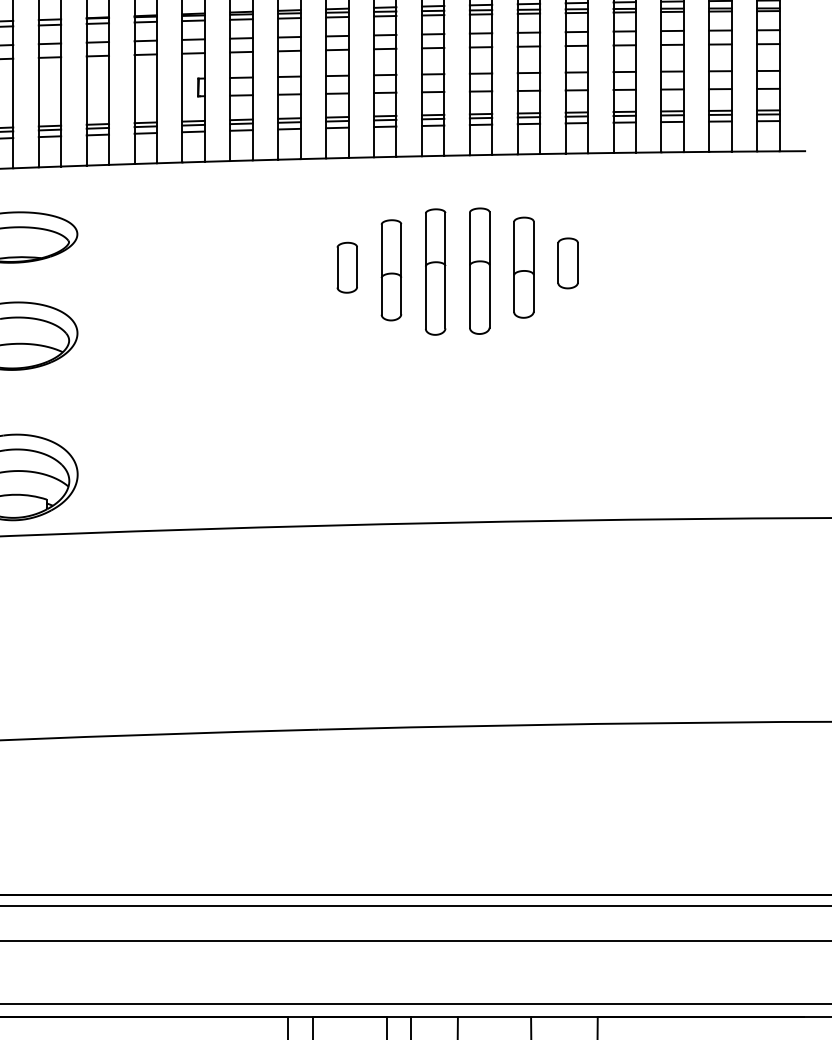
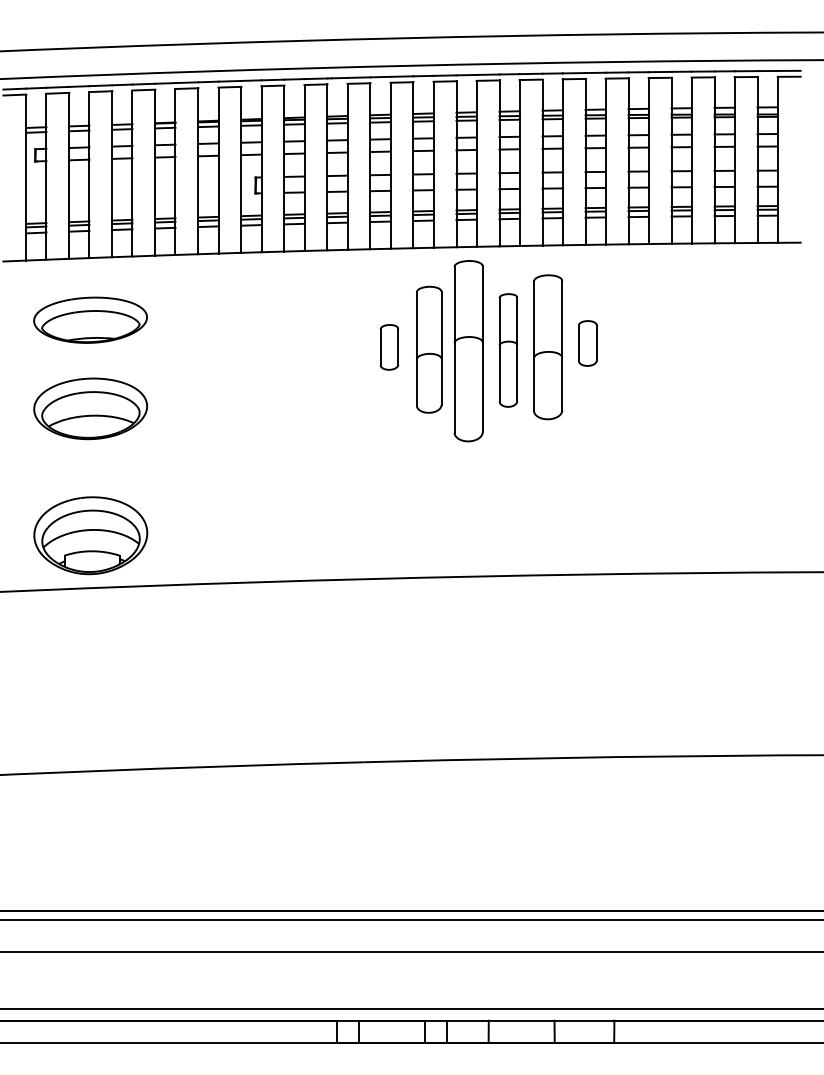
part: (523, 267) -> (547, 347), size x1.6
part: (390, 270) -> (428, 349), size x1.4
part: (435, 272) -> (468, 351), size x1.6

